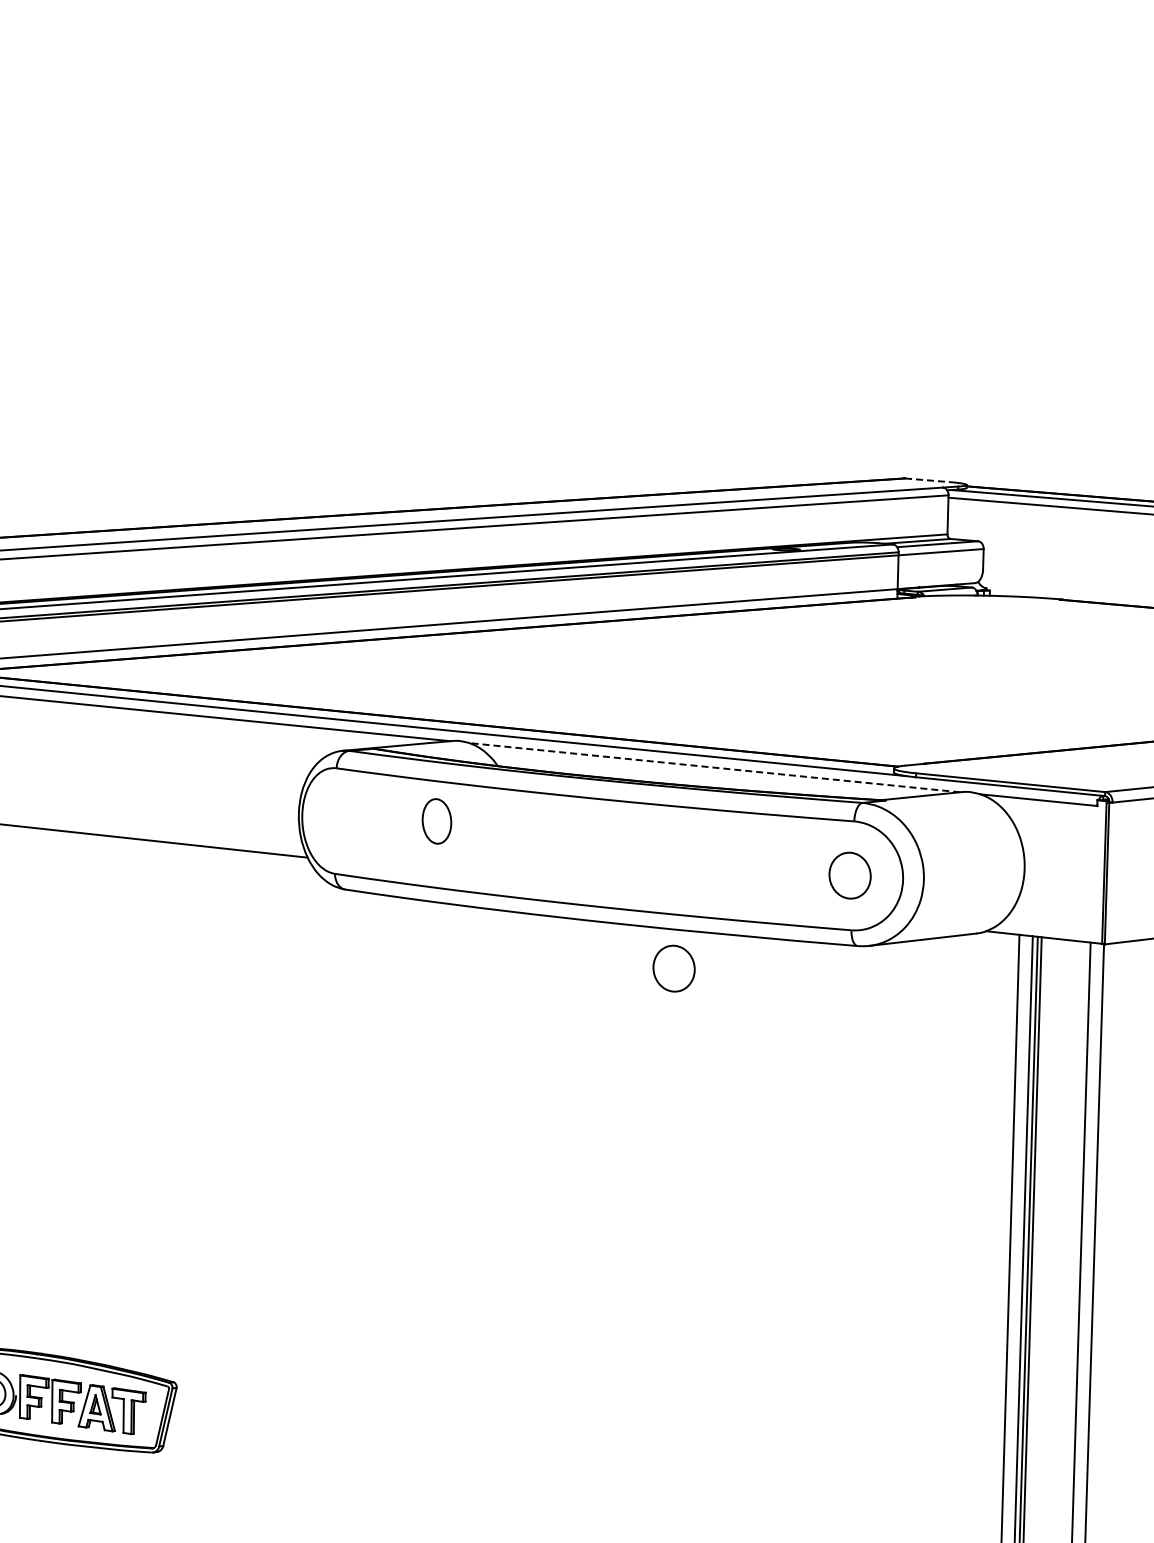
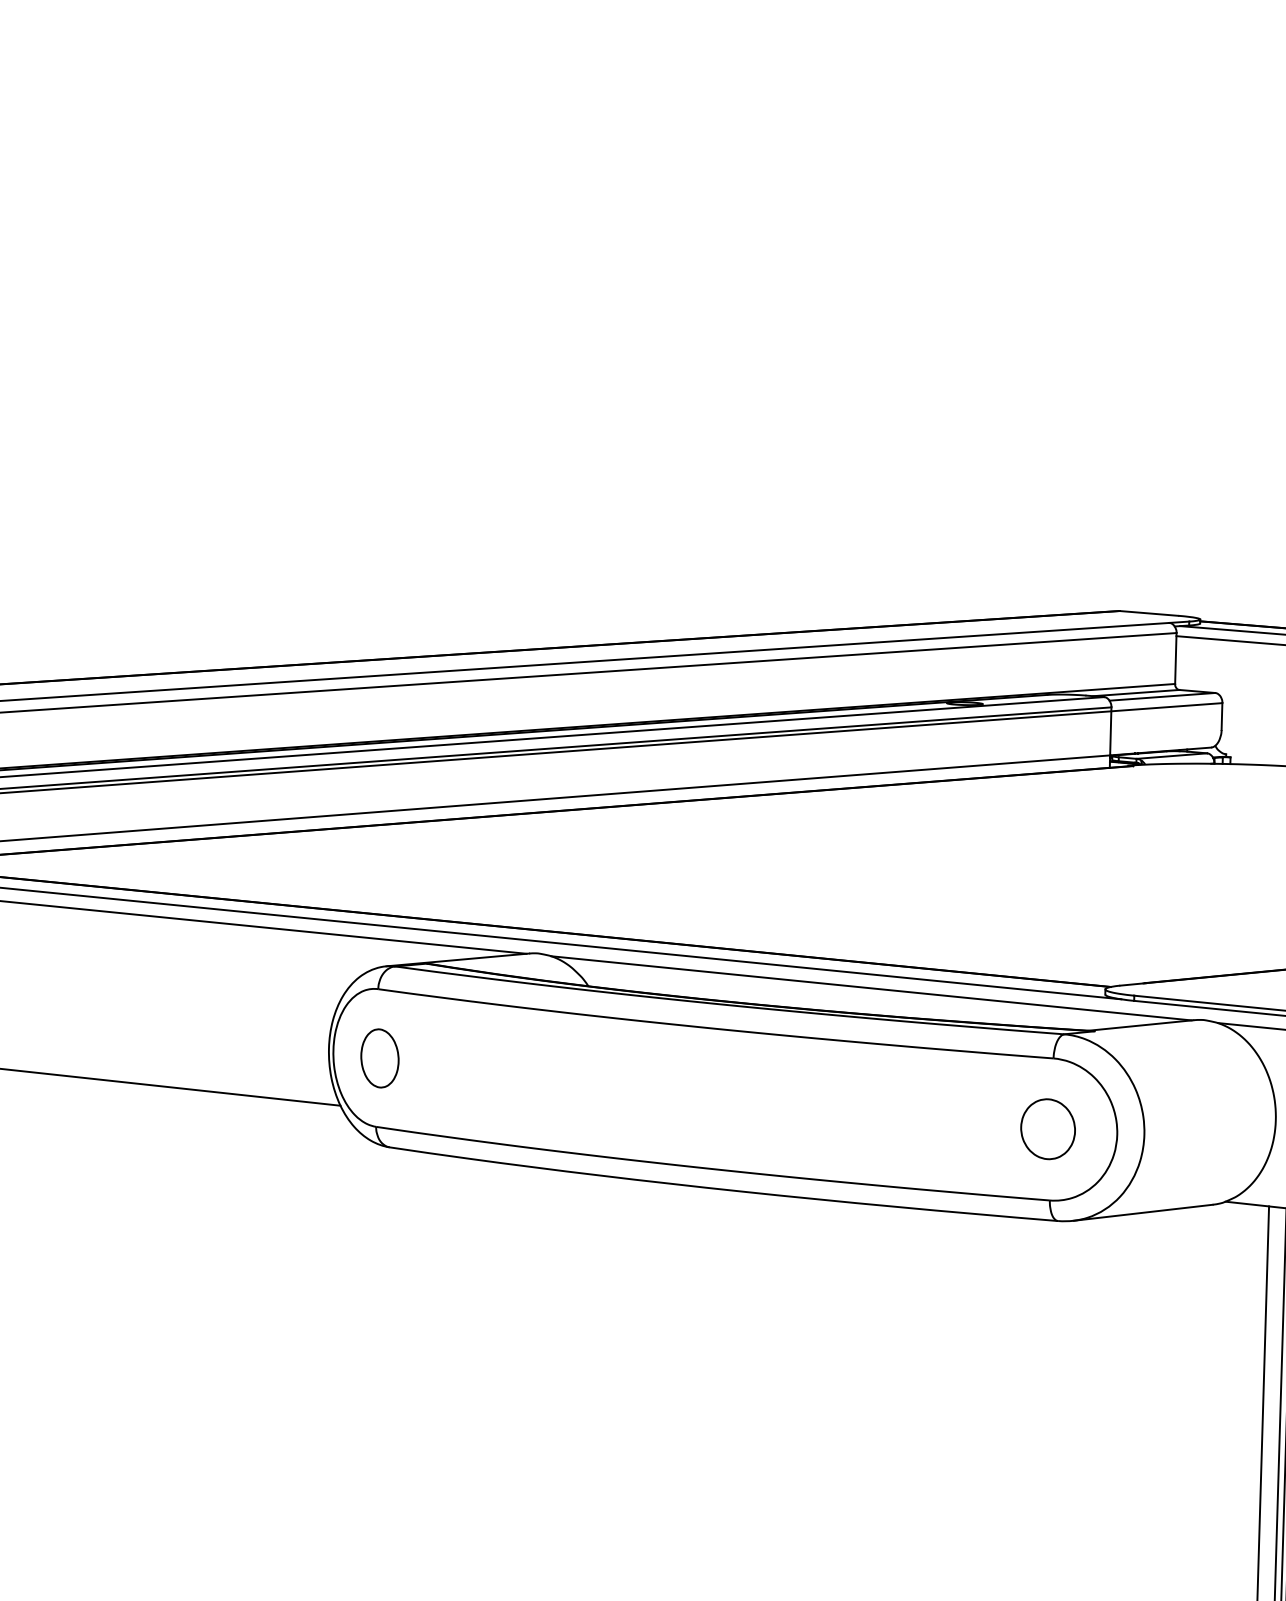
line: (927, 480) -> (1149, 613), dashed -> solid
line: (714, 767) -> (871, 988), dashed -> solid
part: (436, 821) -> (379, 1058), moved
part: (673, 968) -> (817, 1250), removed

